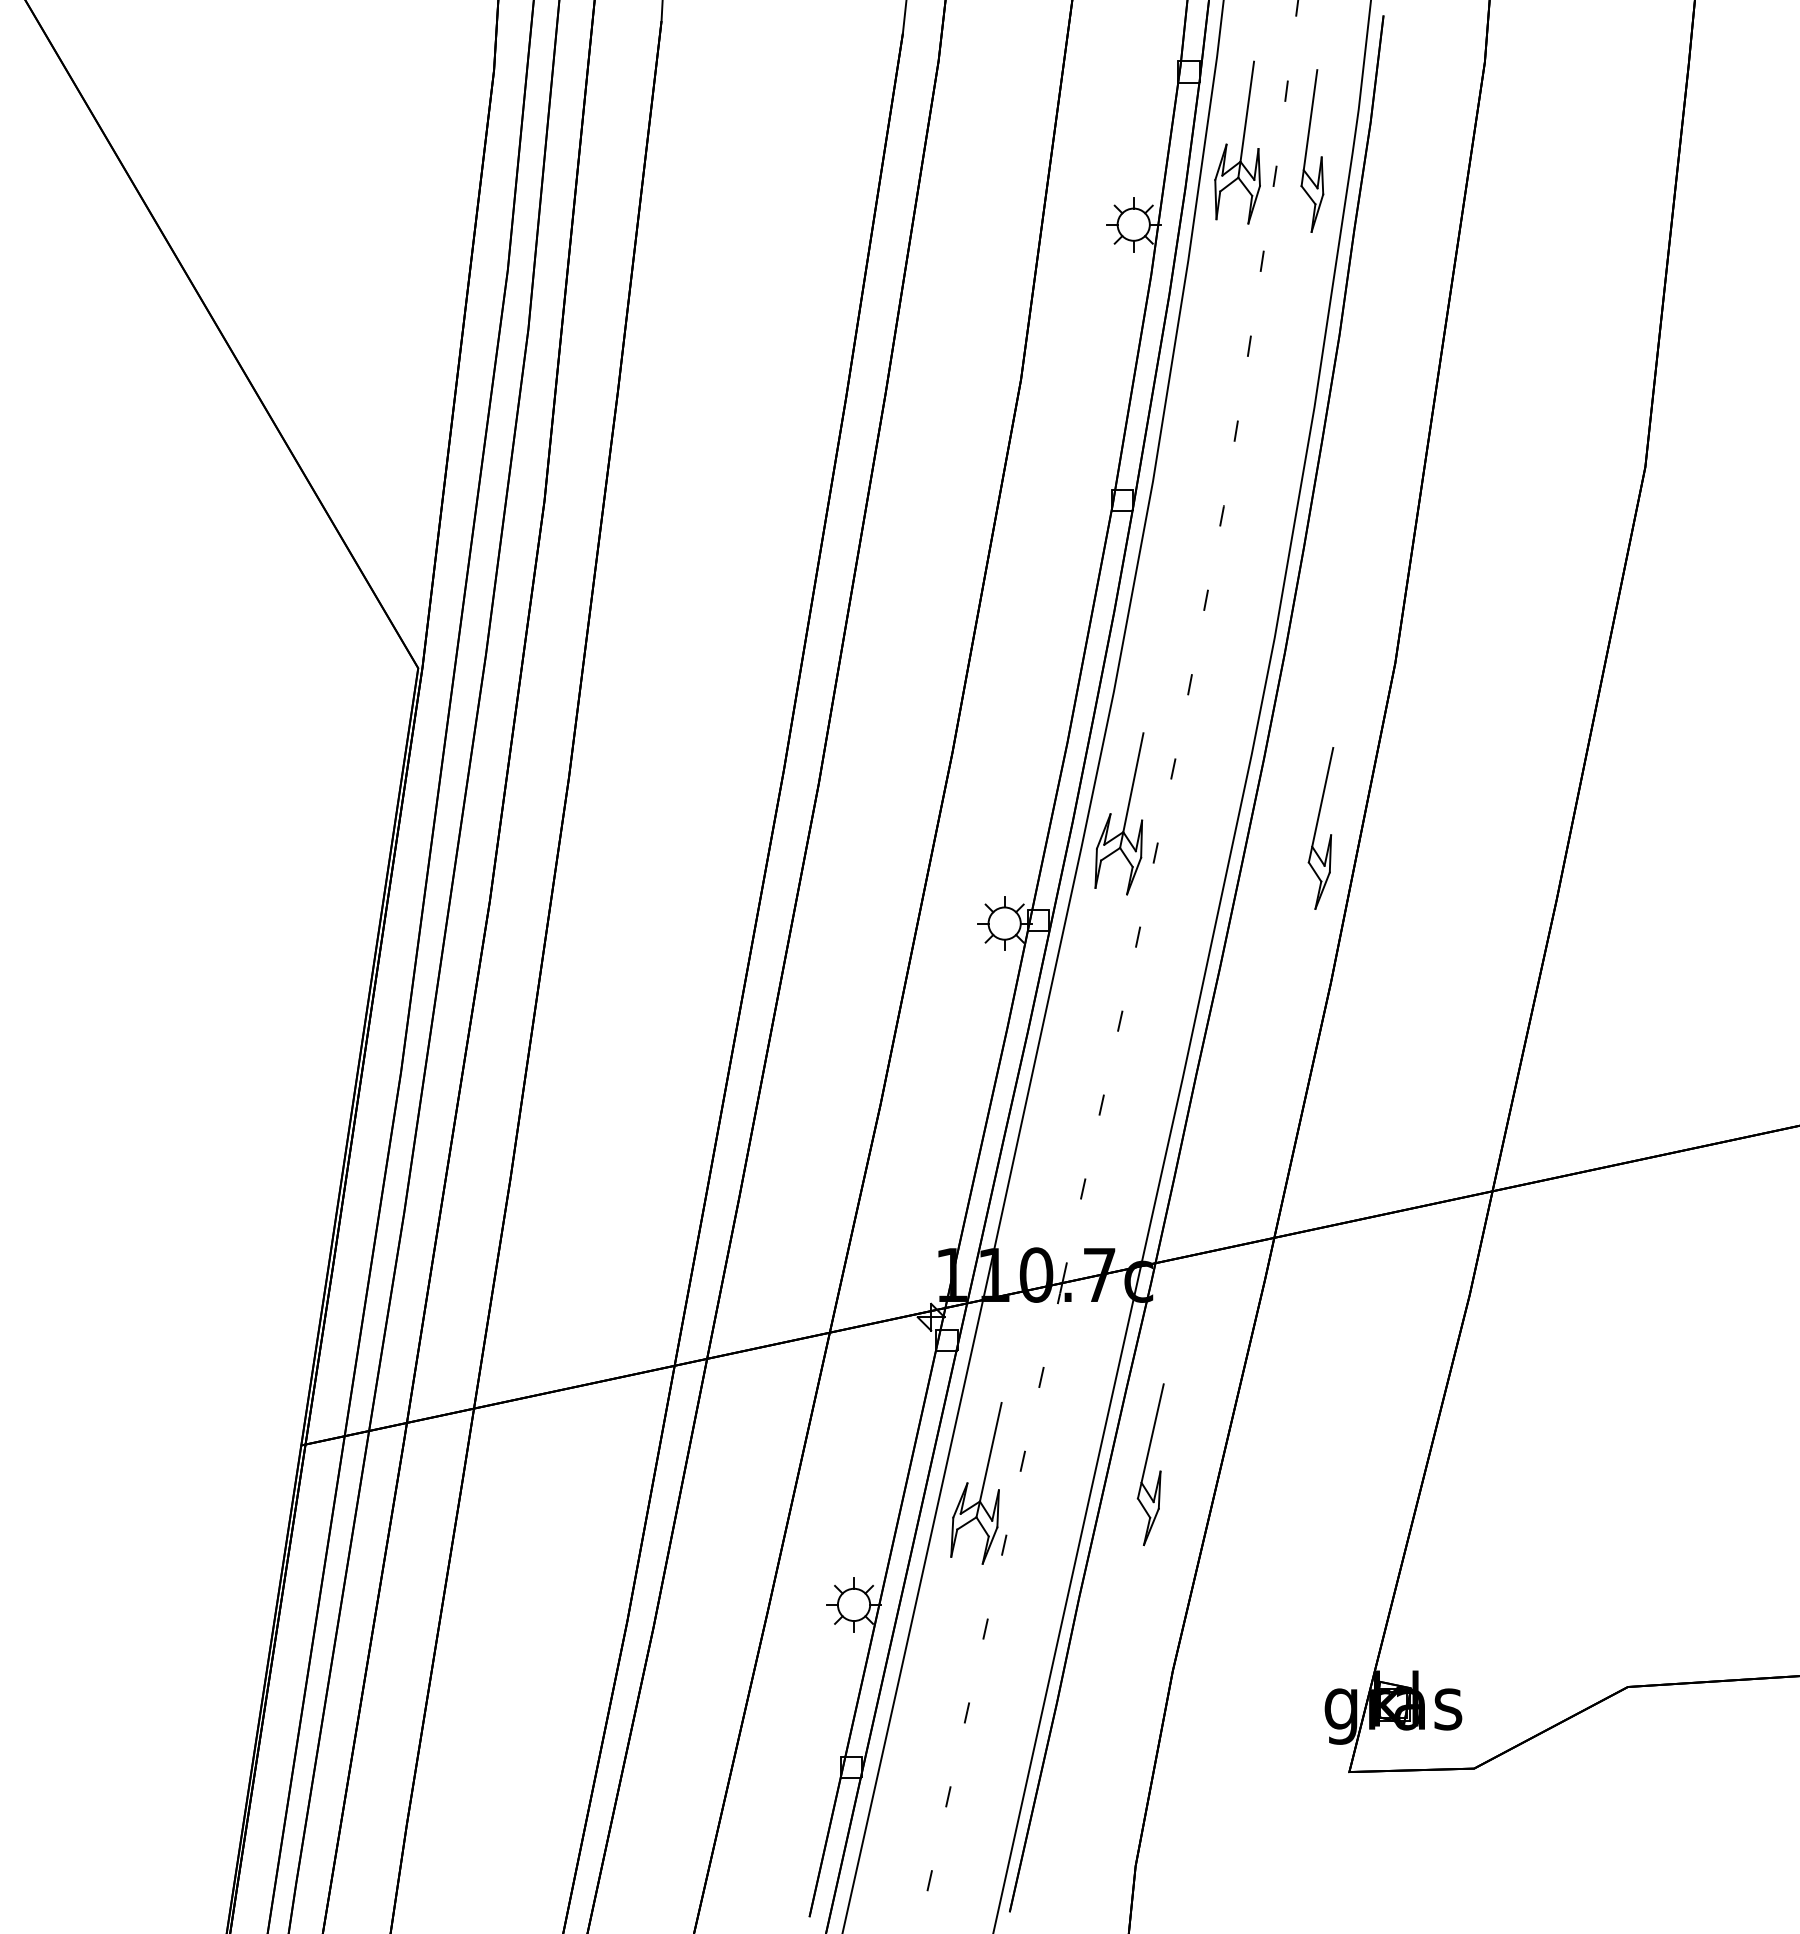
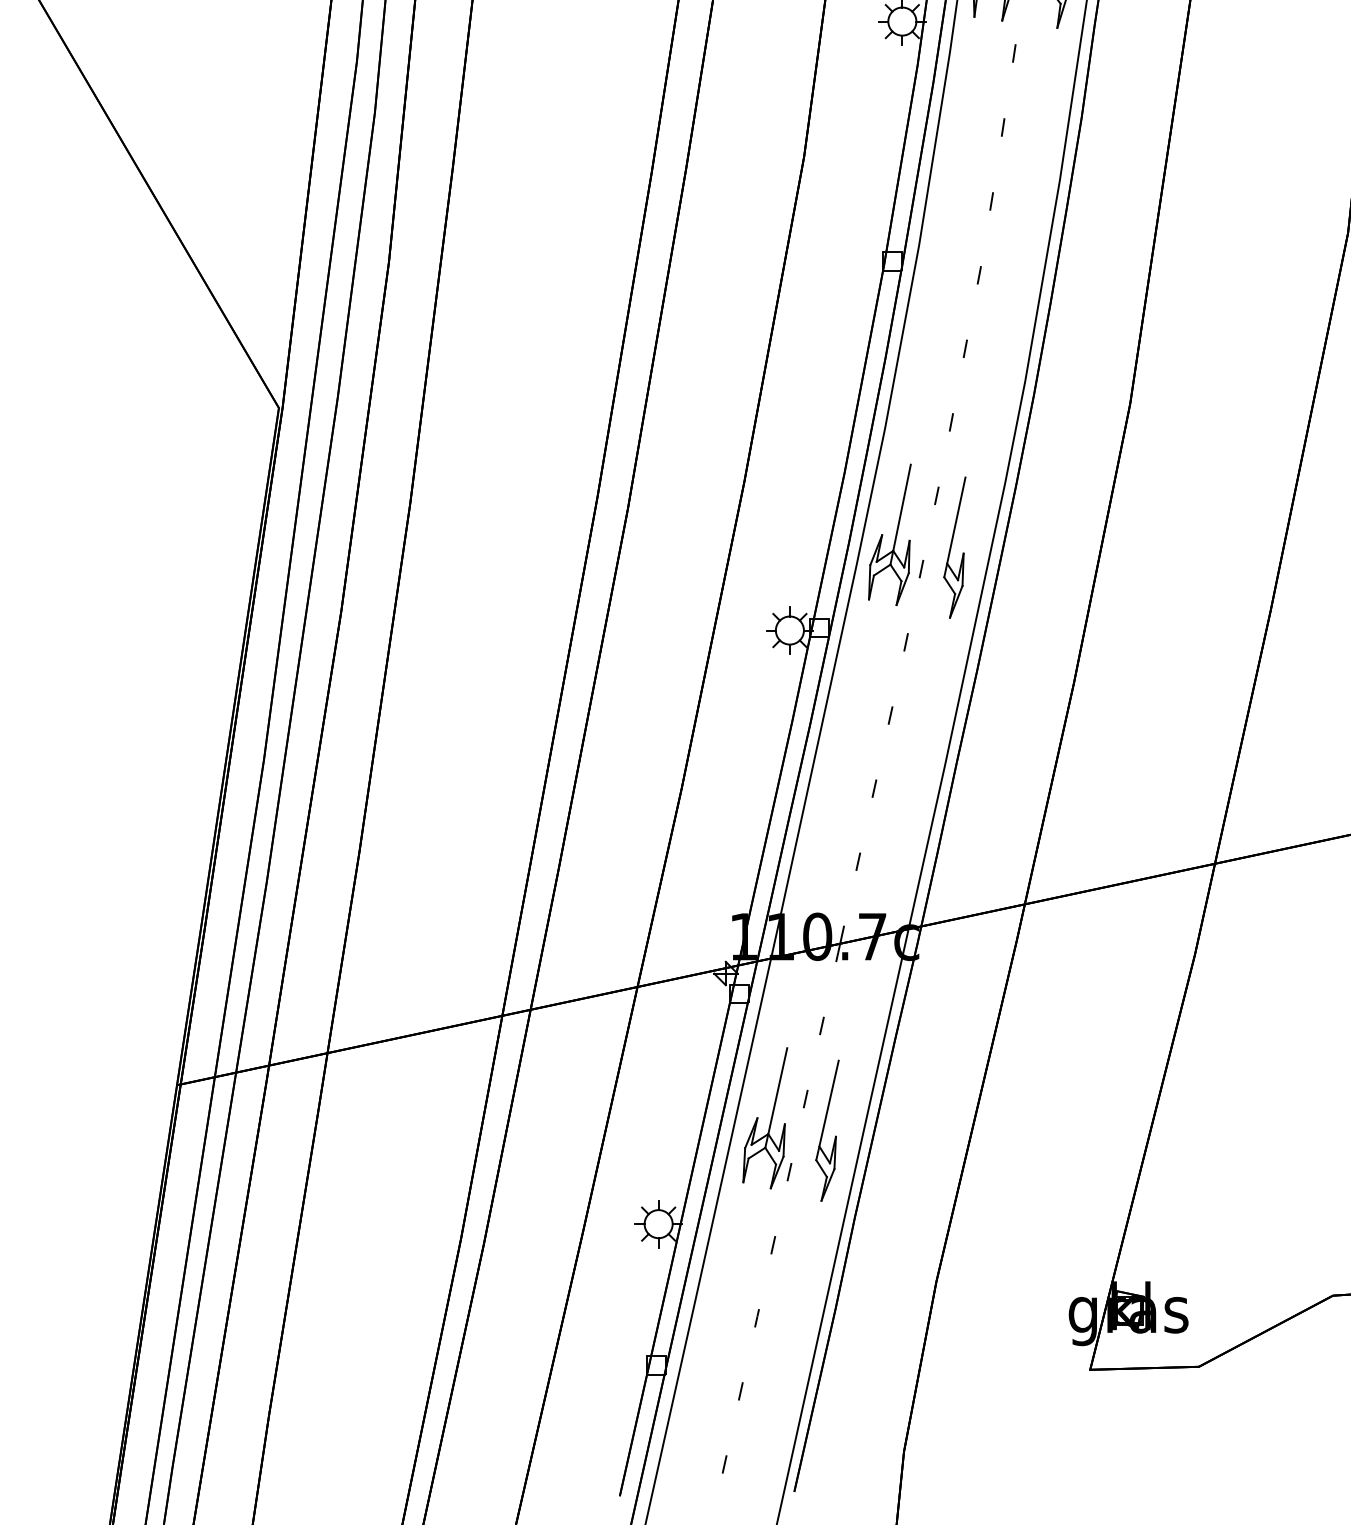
part: (1320, 828) -> (954, 547), moved
part: (1150, 1464) -> (827, 1130), moved

